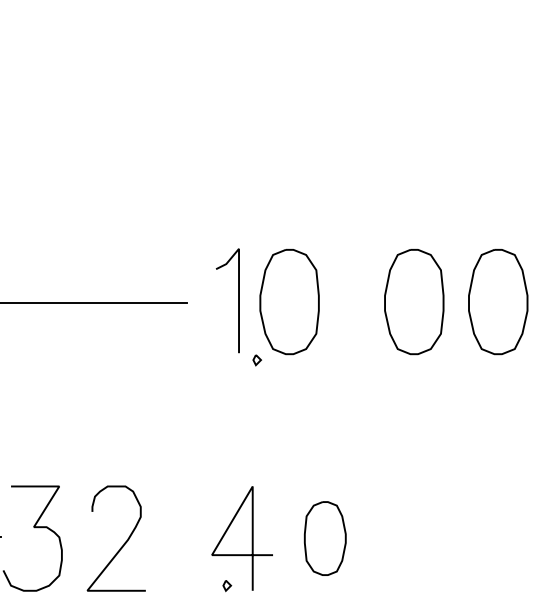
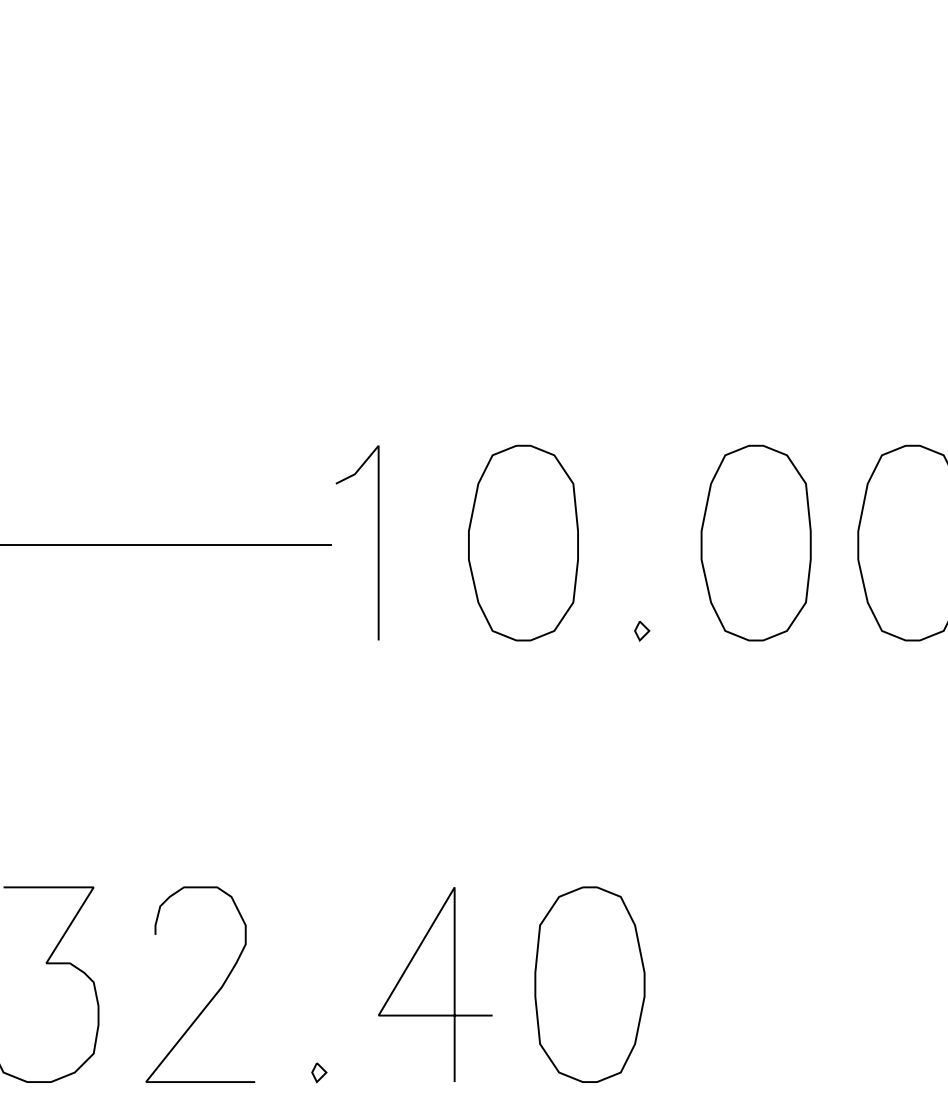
line: (238, 300) -> (377, 542), moved
part: (256, 360) -> (640, 631), moved
part: (325, 538) -> (590, 984), size x1.43
part: (227, 586) -> (319, 1074), moved

